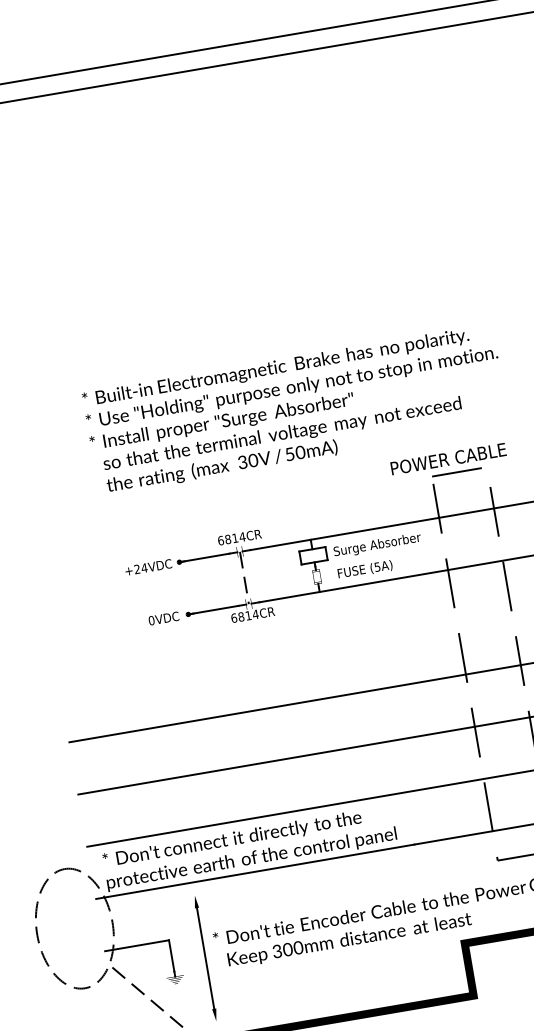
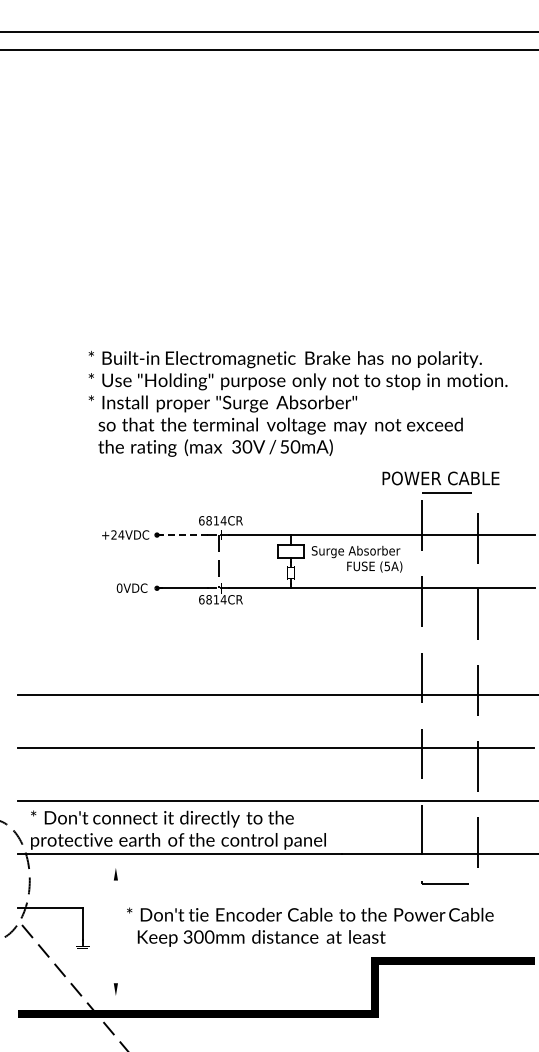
line: (204, 558) -> (182, 535), solid -> dashed
text: (364, 569) -> (374, 566), moved
line: (205, 958) -> (115, 931), removed

